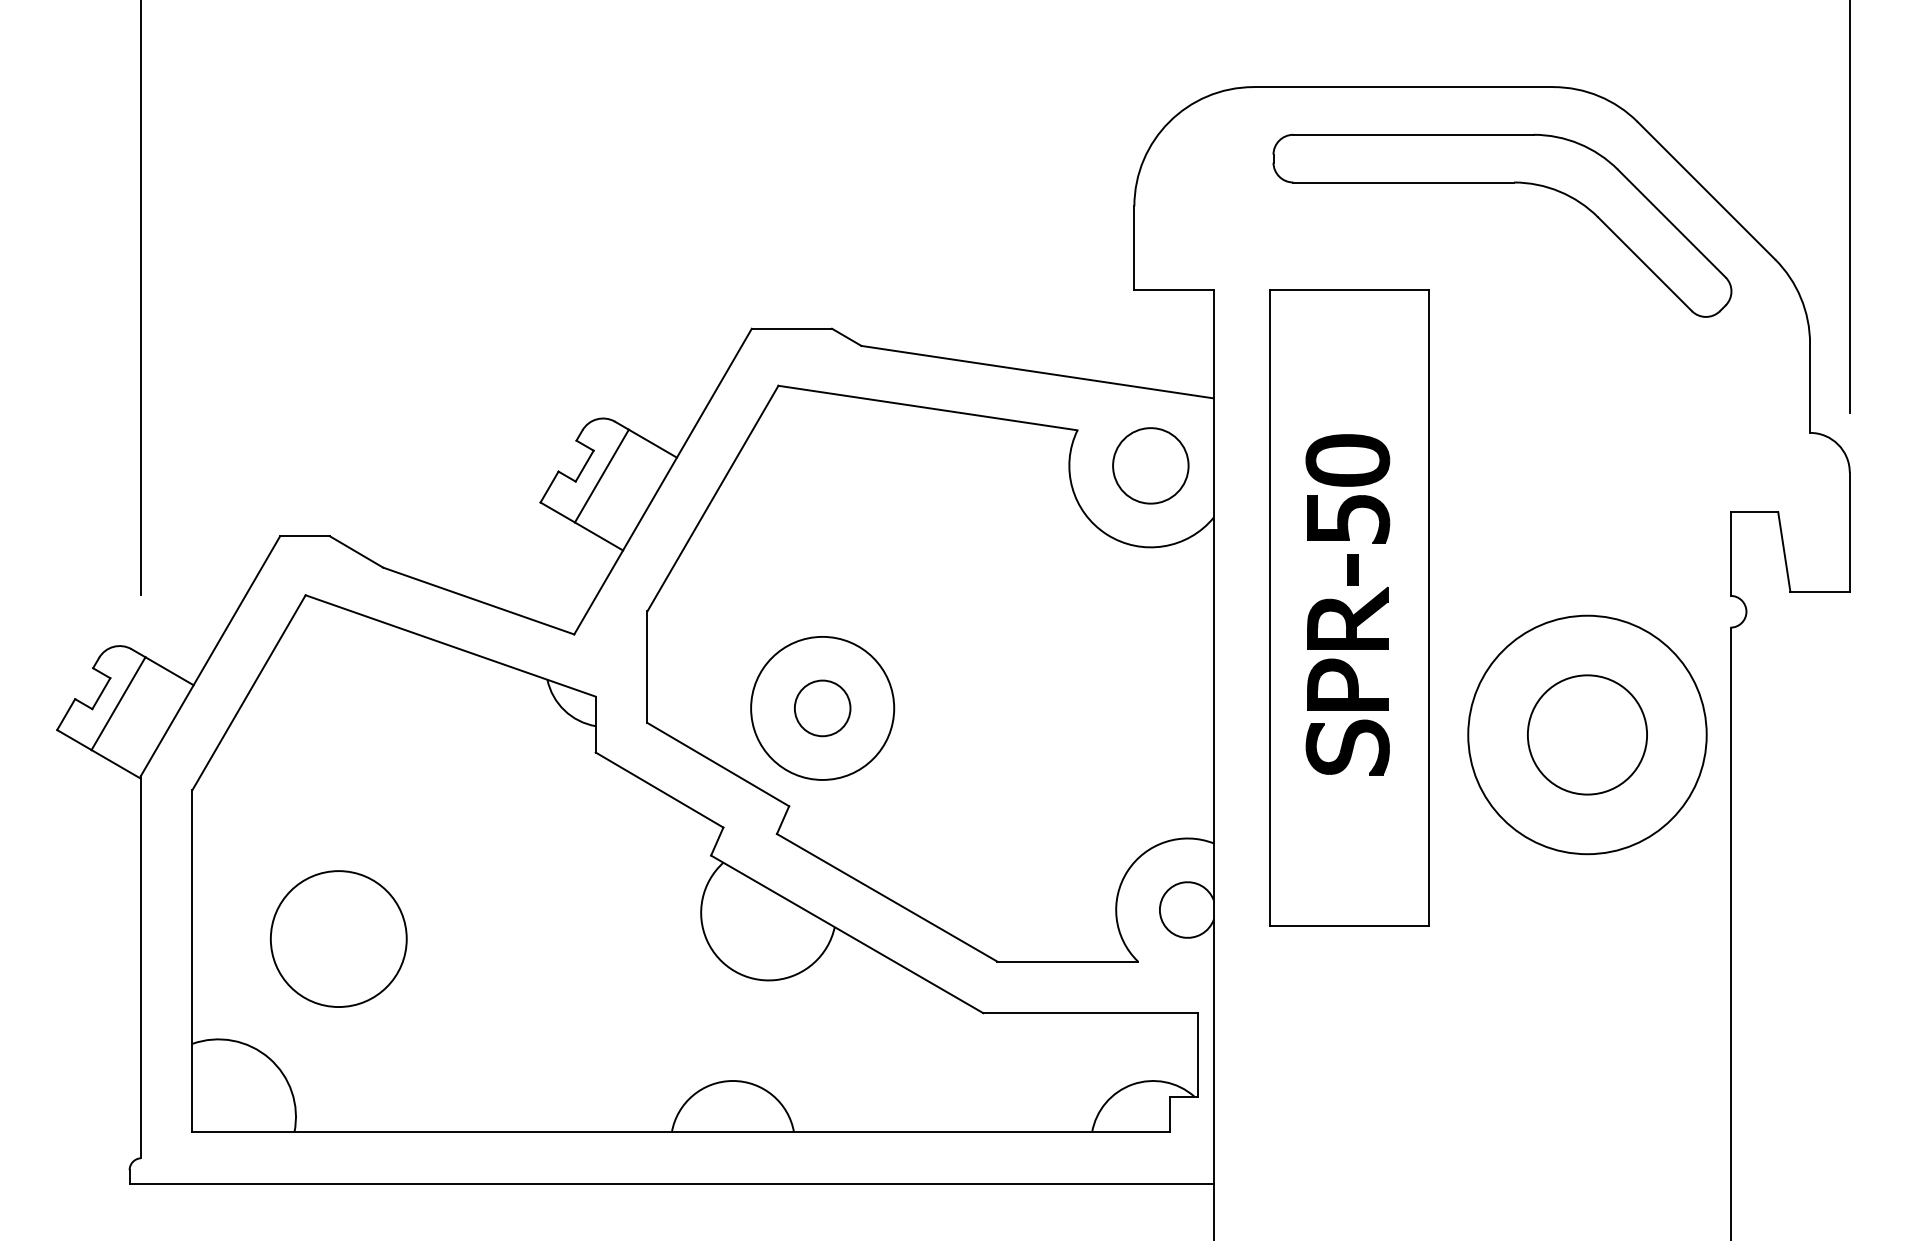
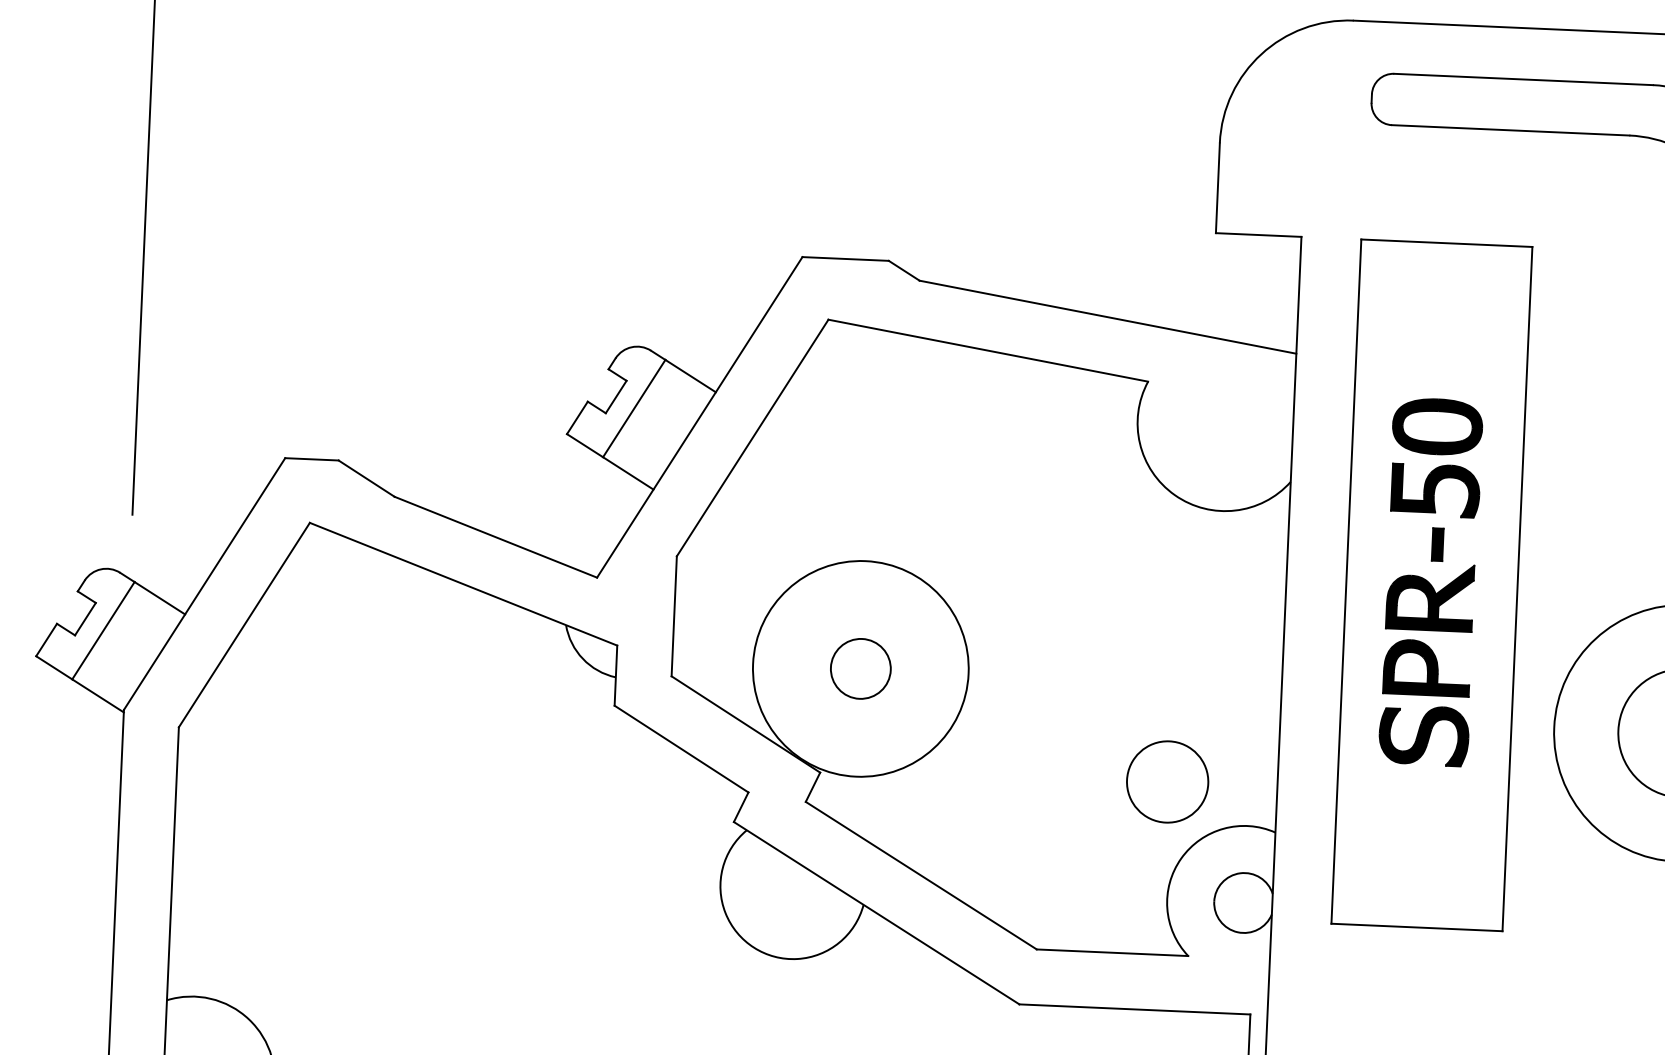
circle: (1150, 465) -> (1167, 781), moved
circle: (822, 707) -> (860, 667), size x1.4
circle: (338, 938) -> (329, 893), removed

